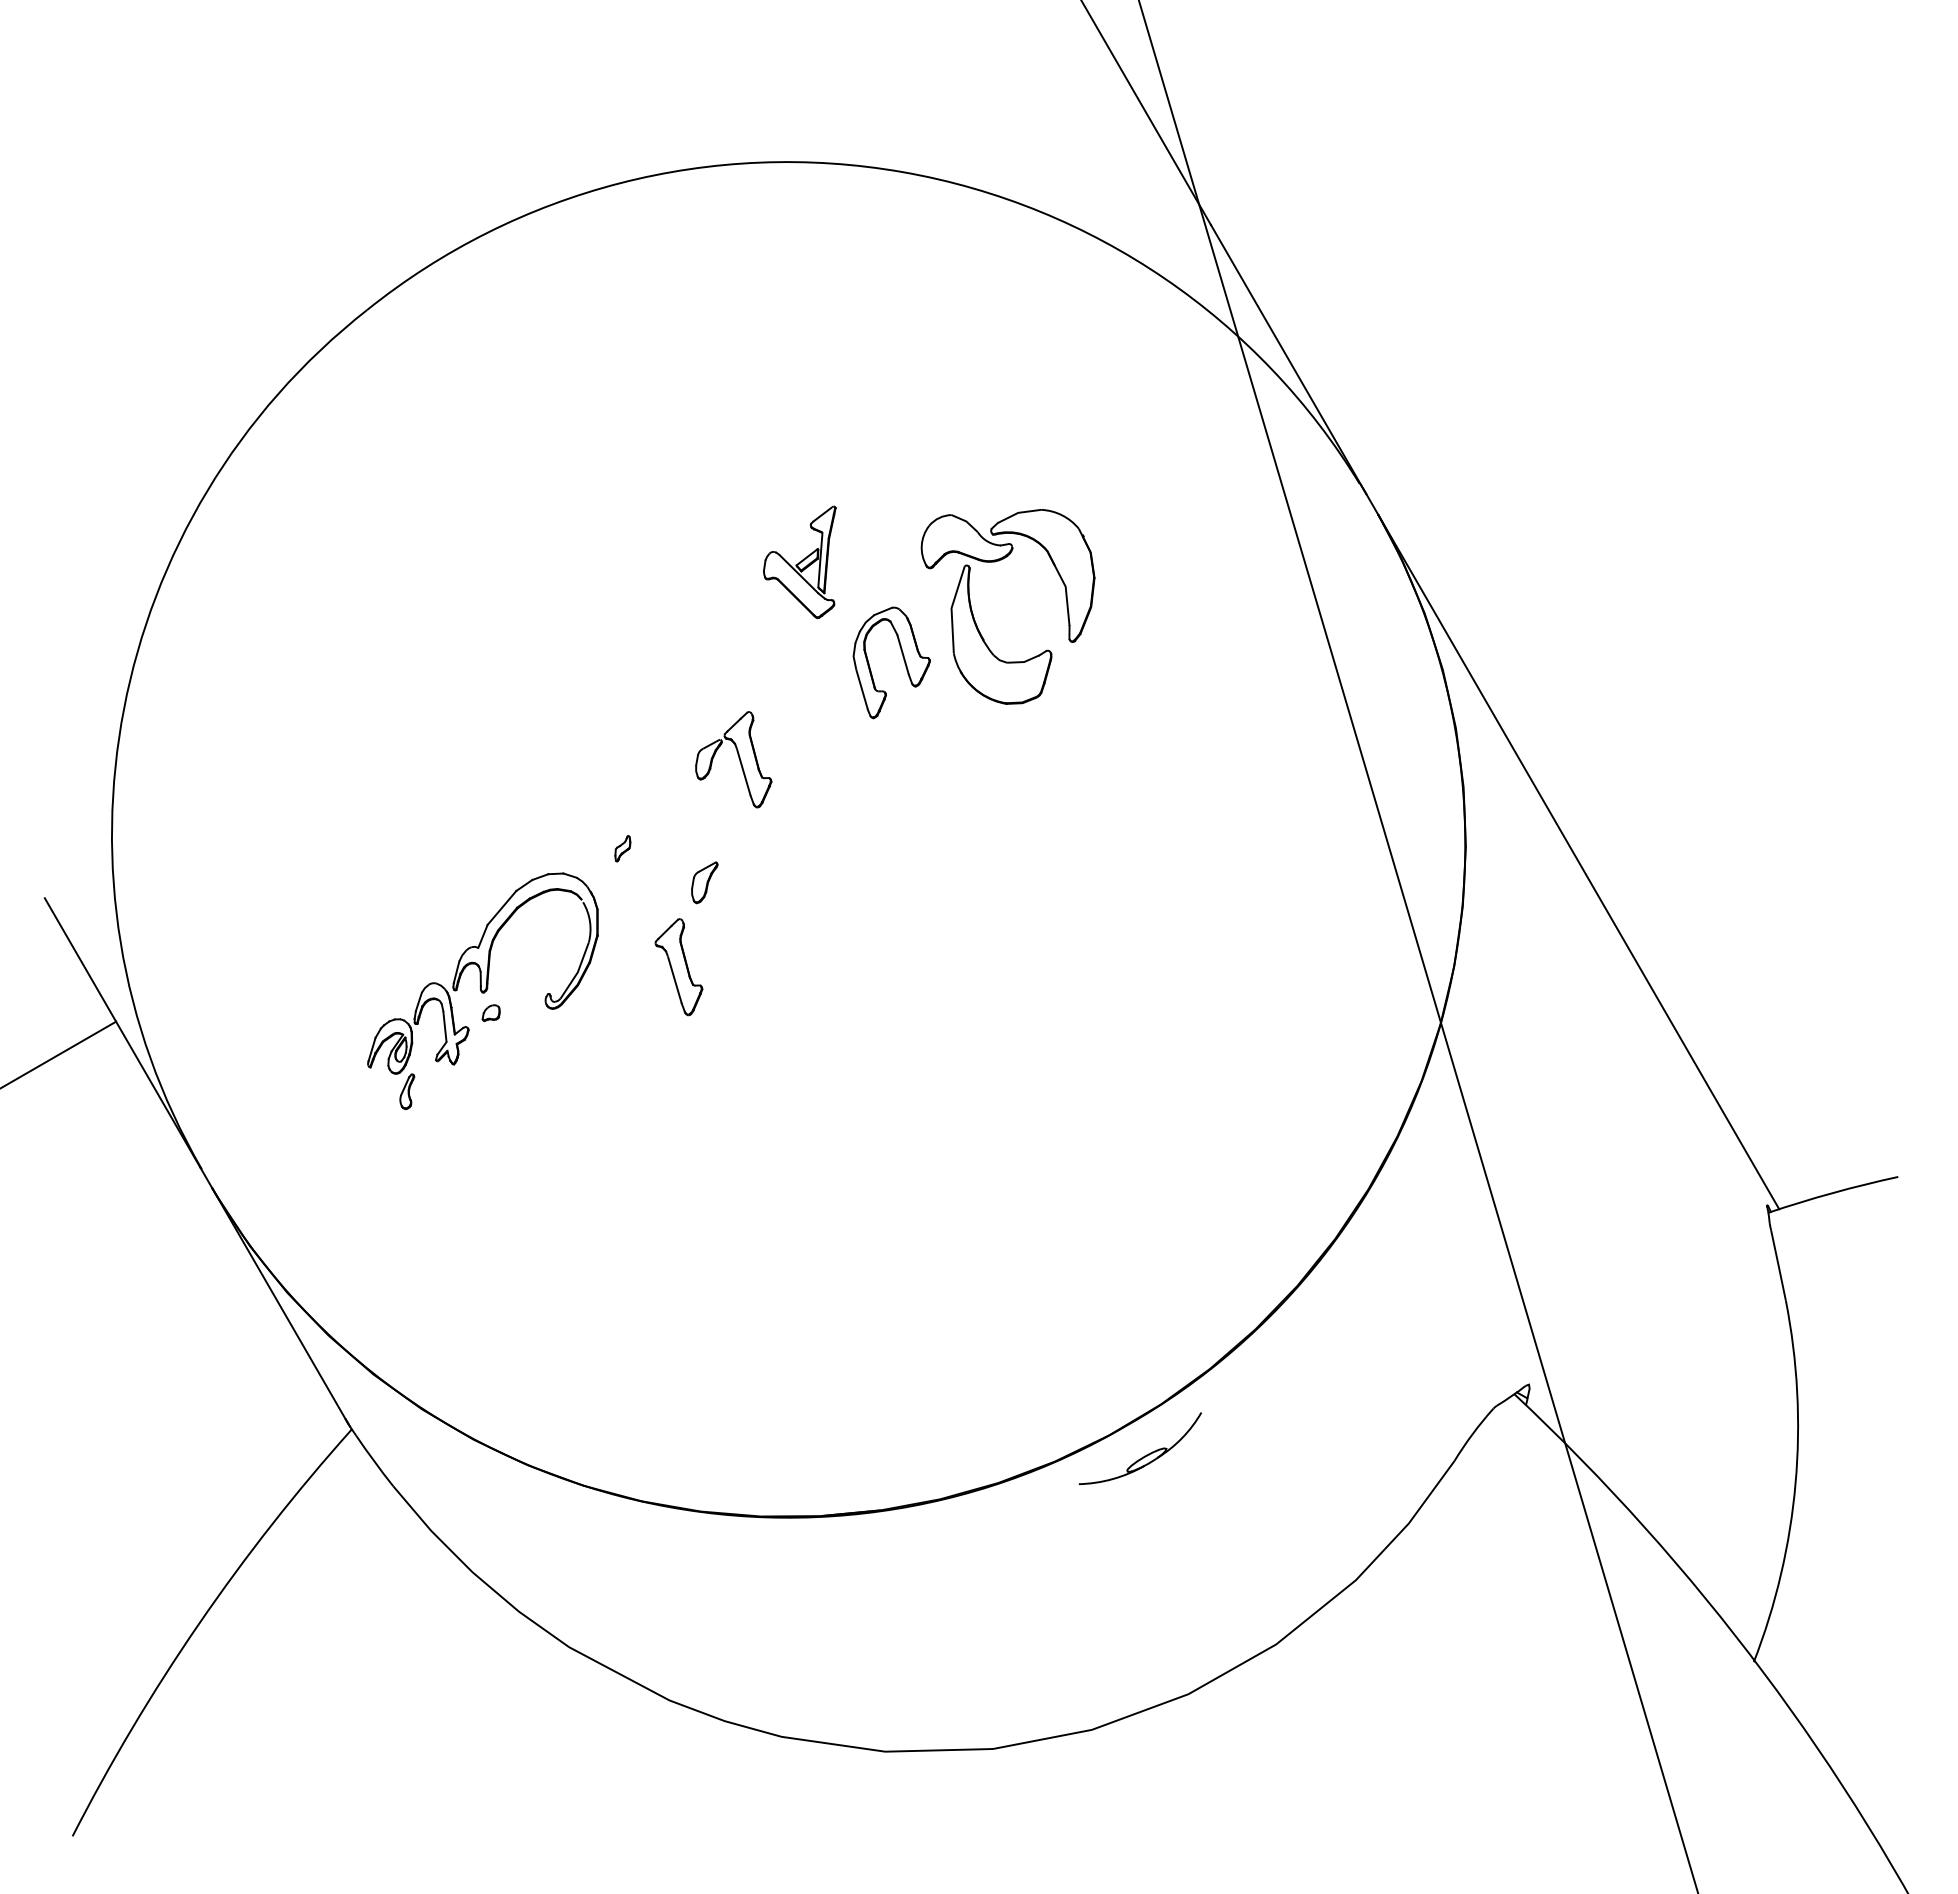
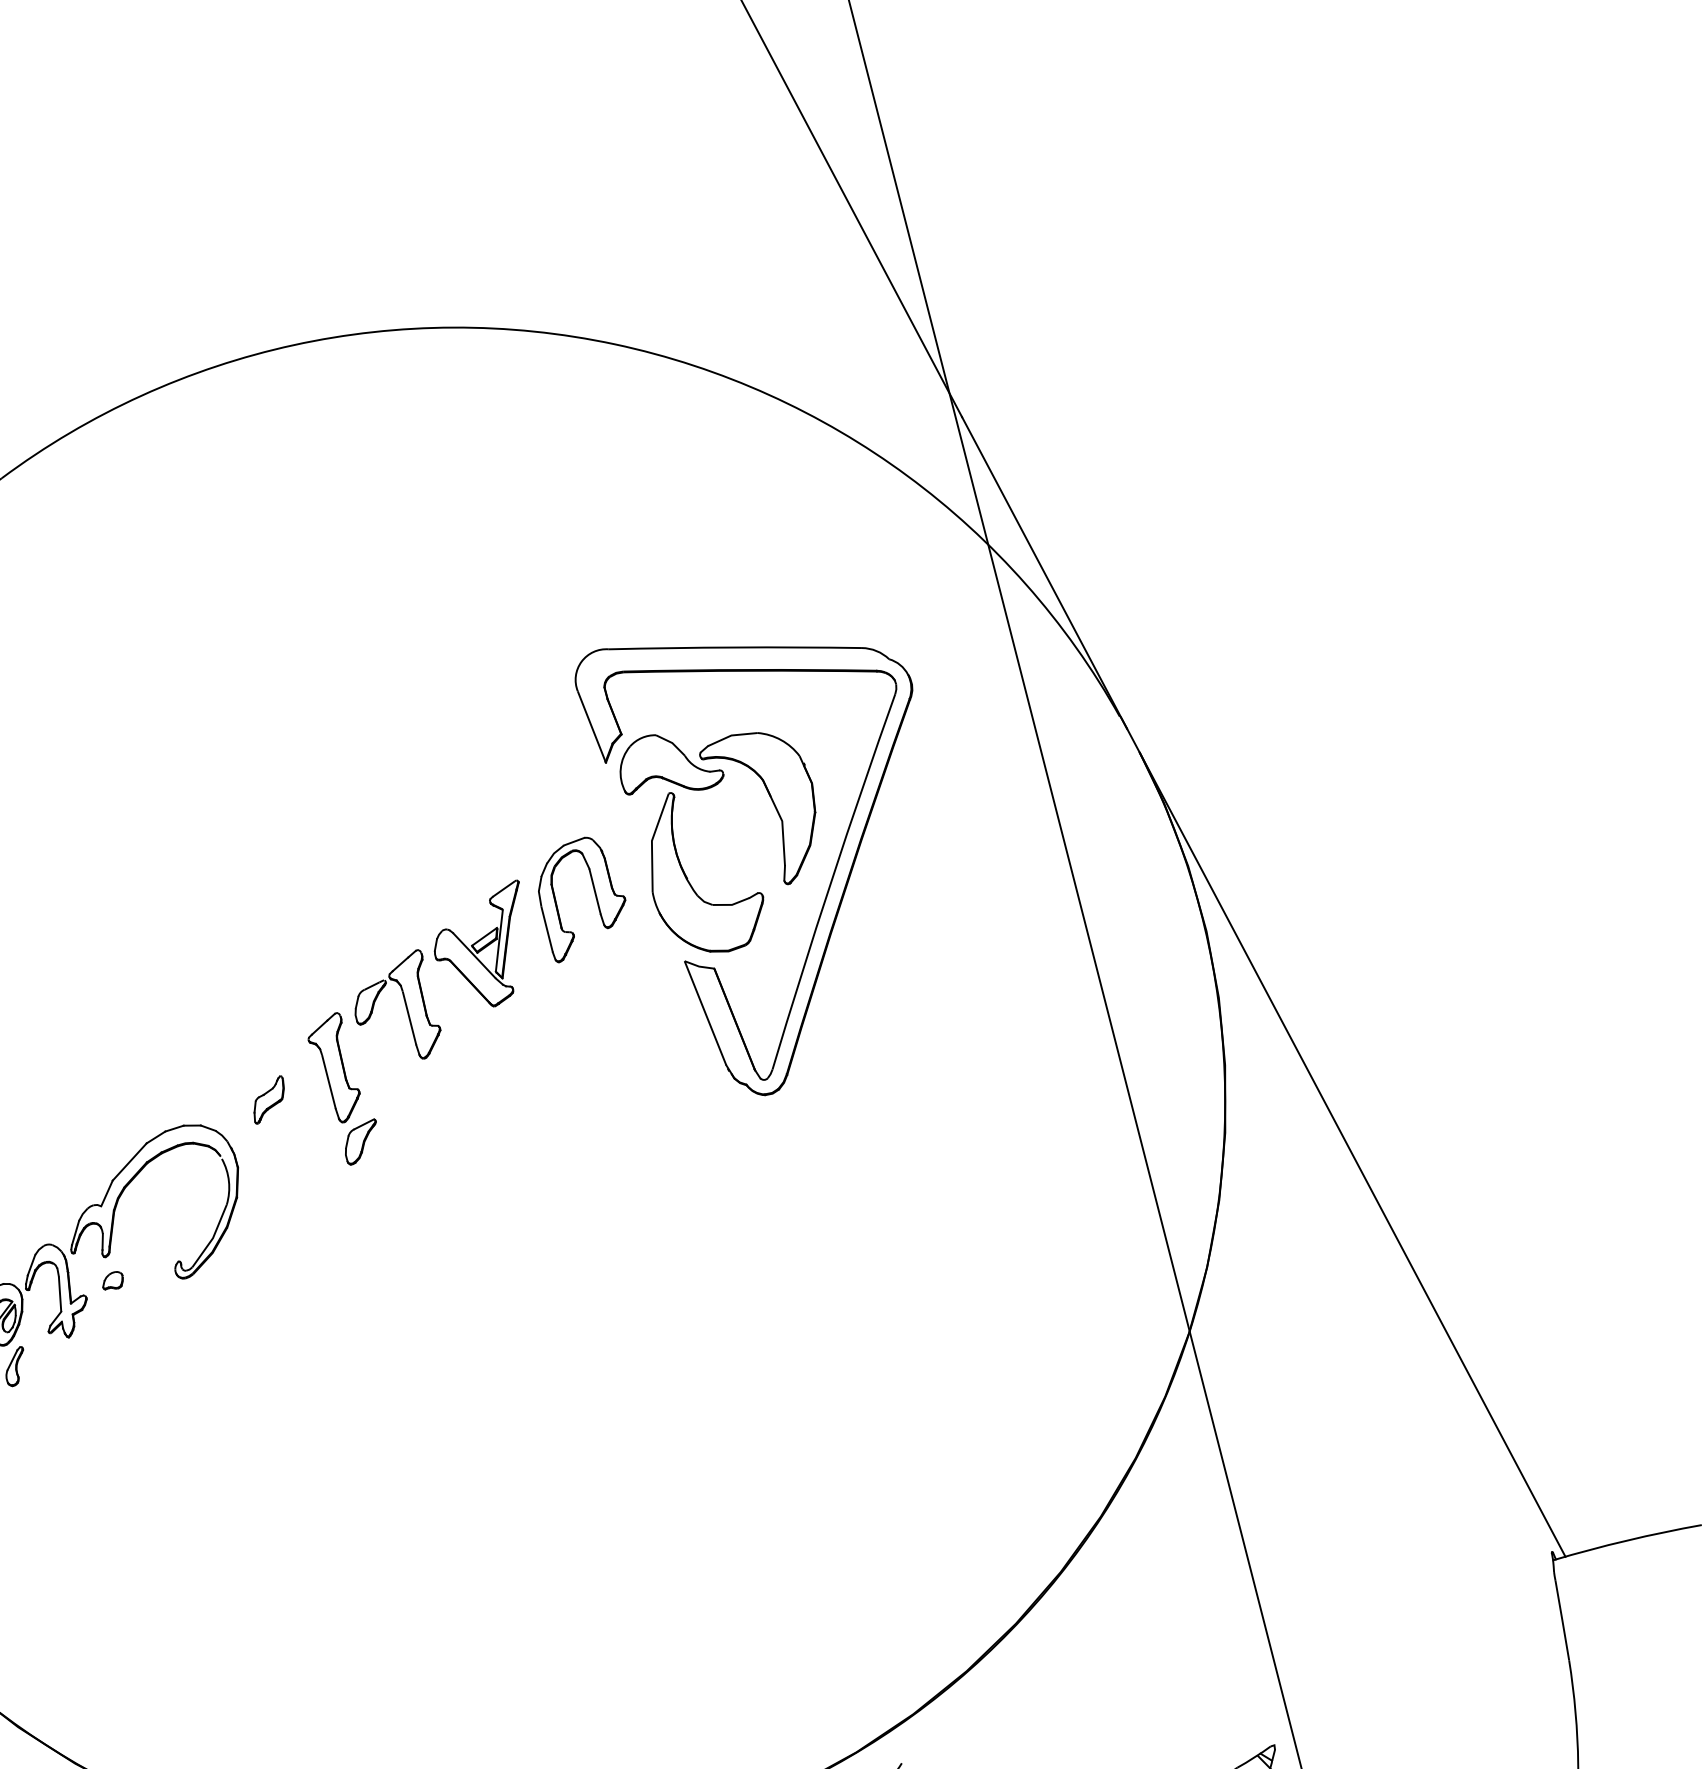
part: (799, 562) -> (475, 942), moved
part: (1106, 649) -> (825, 894), added
part: (622, 848) -> (268, 1099), size x1.67
part: (678, 967) -> (333, 1067), moved

